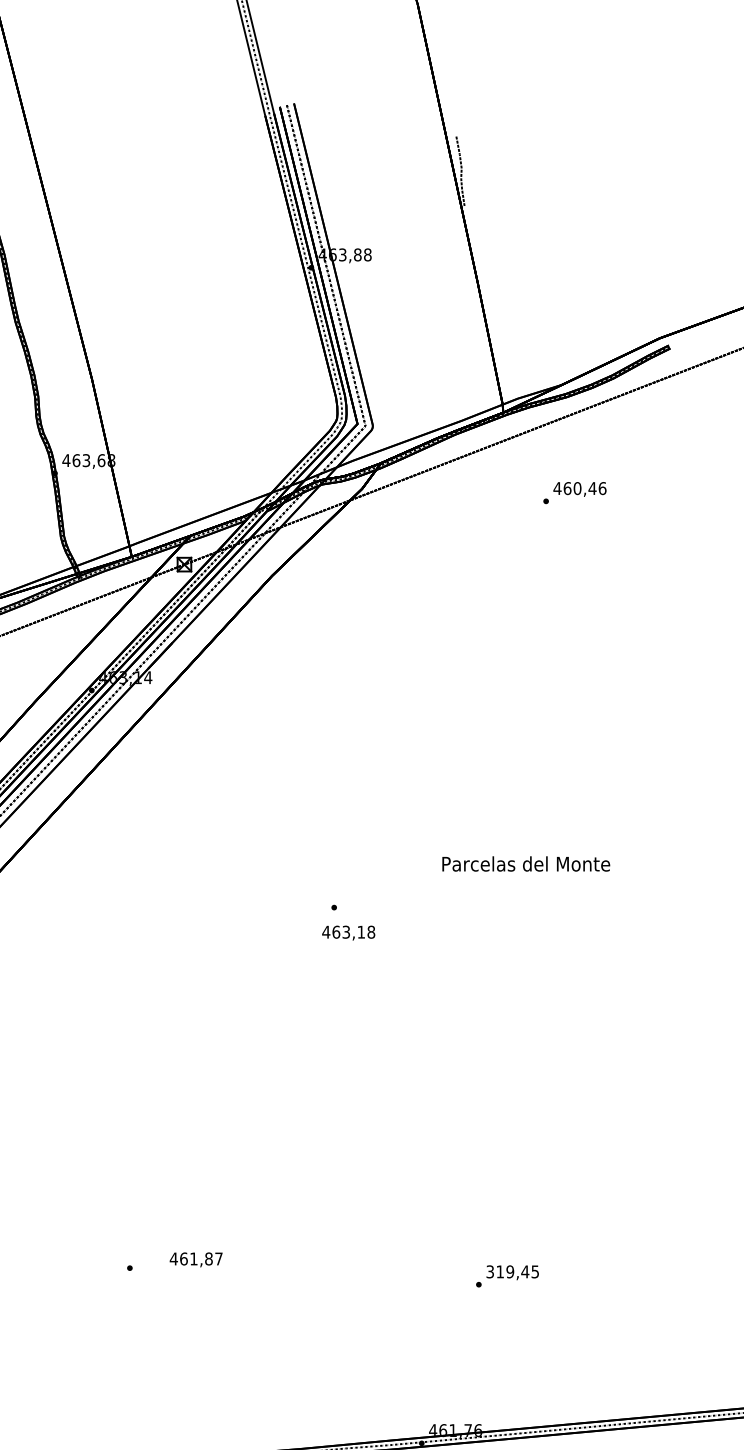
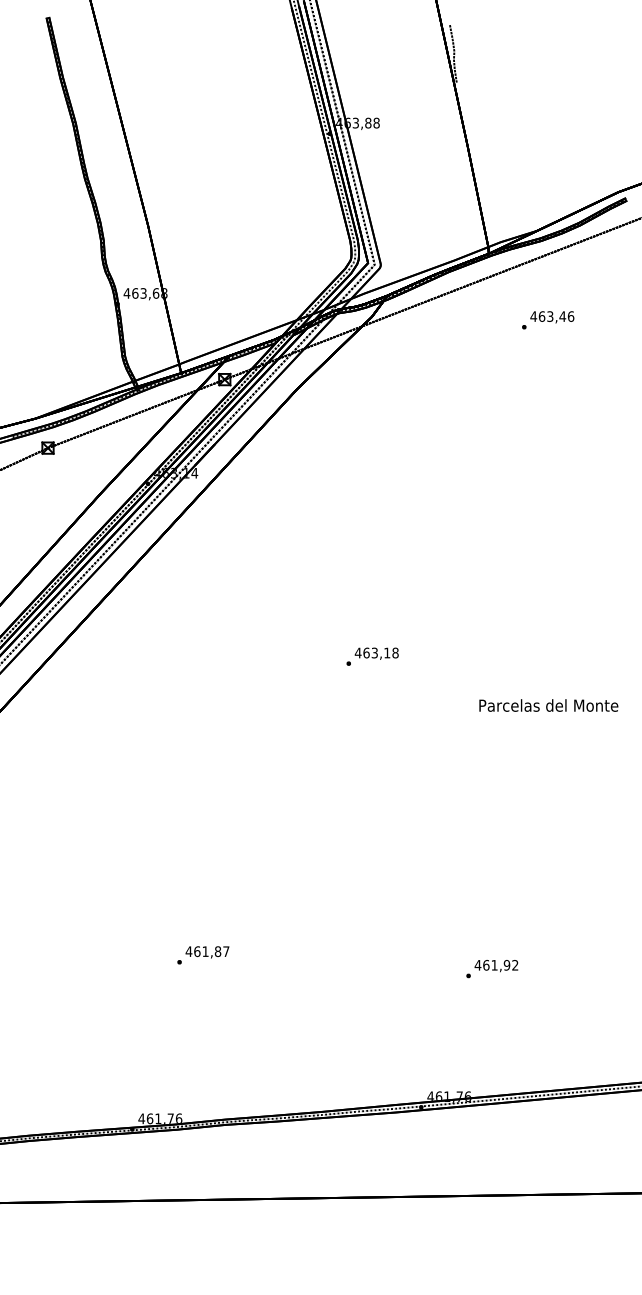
text: (577, 488) -> (550, 316), 460,46 -> 463,46
text: (525, 863) -> (548, 705), moved
text: (348, 932) -> (376, 653), moved
text: (196, 1260) -> (207, 952), moved
text: (512, 1270) -> (496, 964), 319,45 -> 461,92

